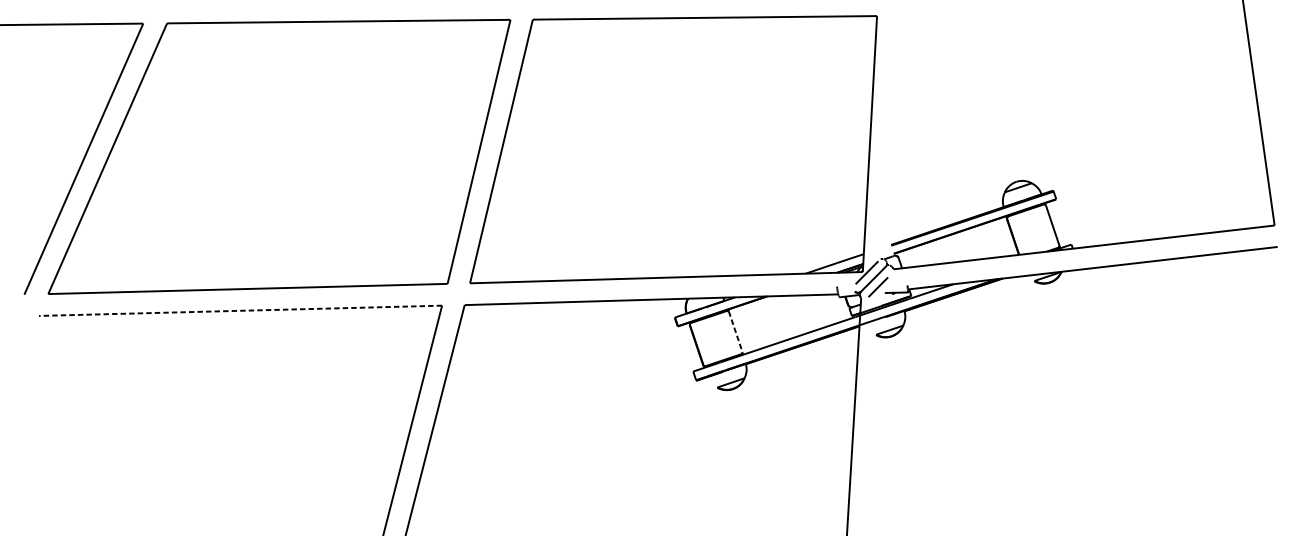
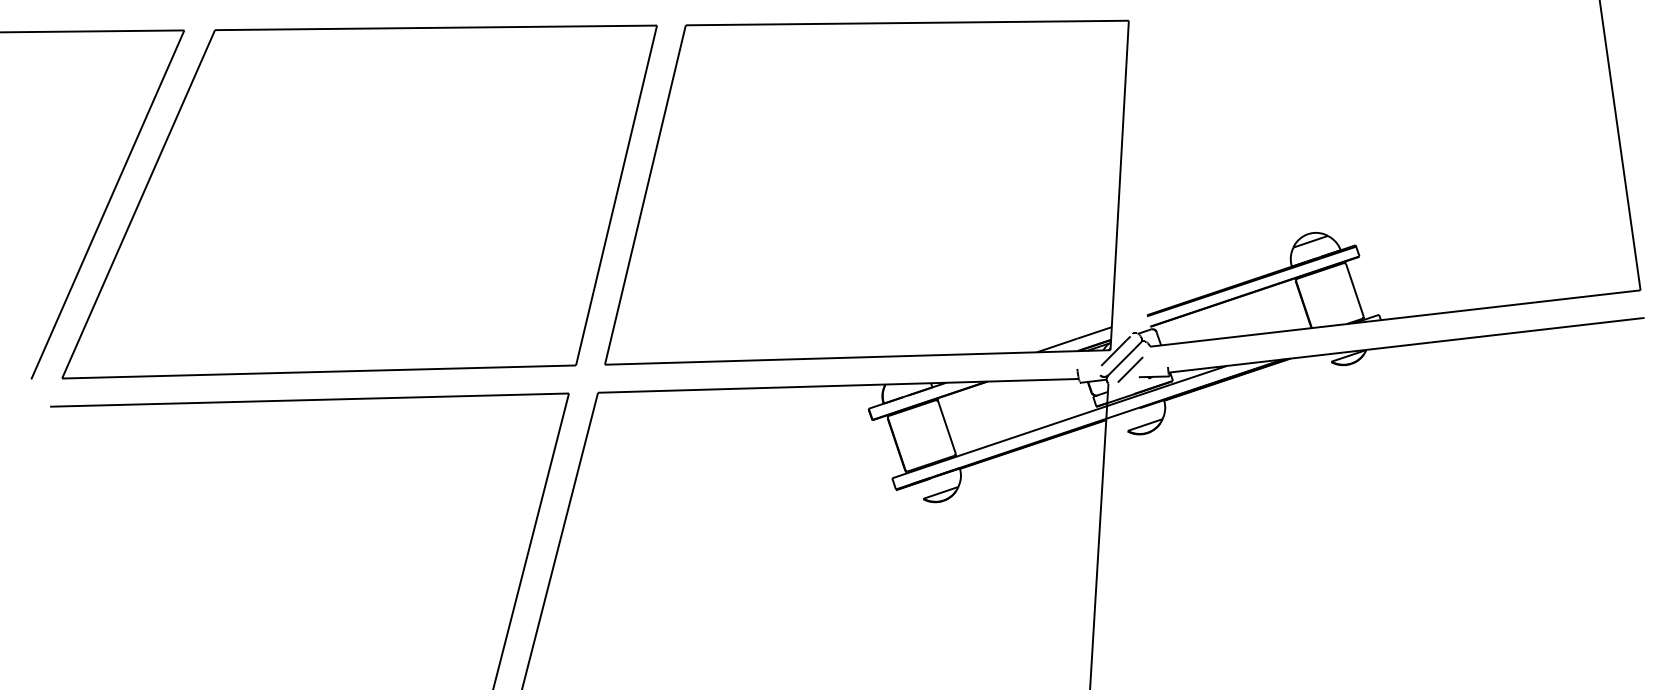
line: (240, 311) -> (309, 400), dashed -> solid
line: (735, 332) -> (946, 427), dashed -> solid

